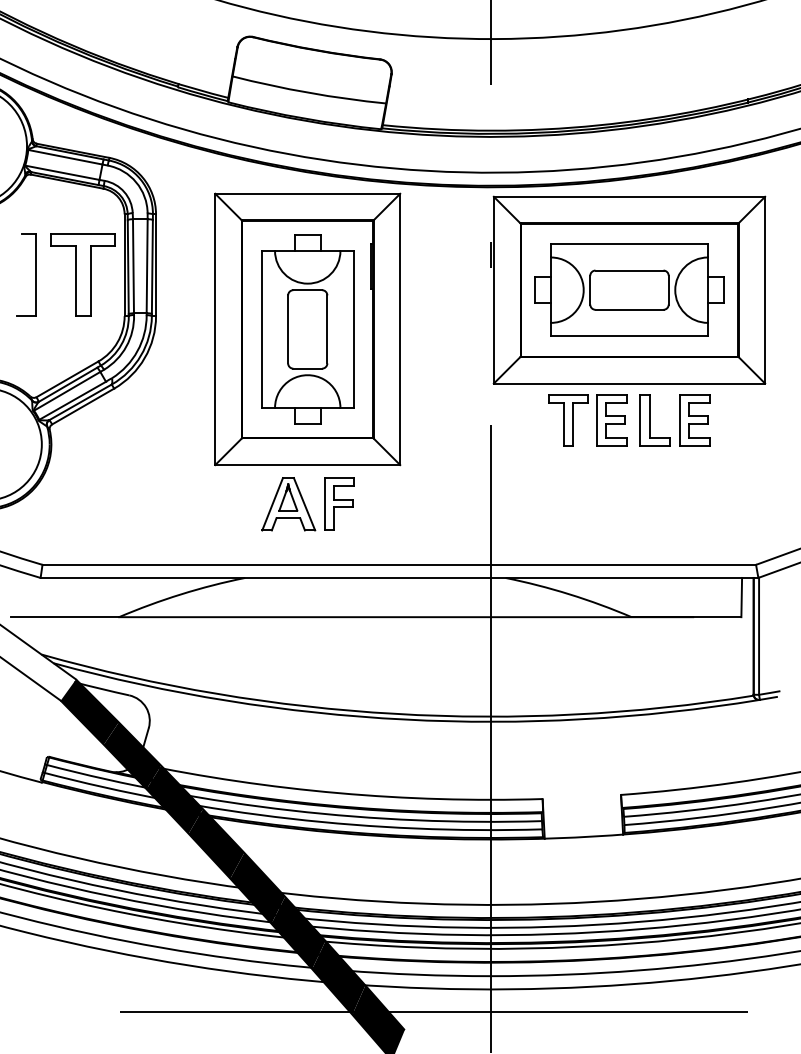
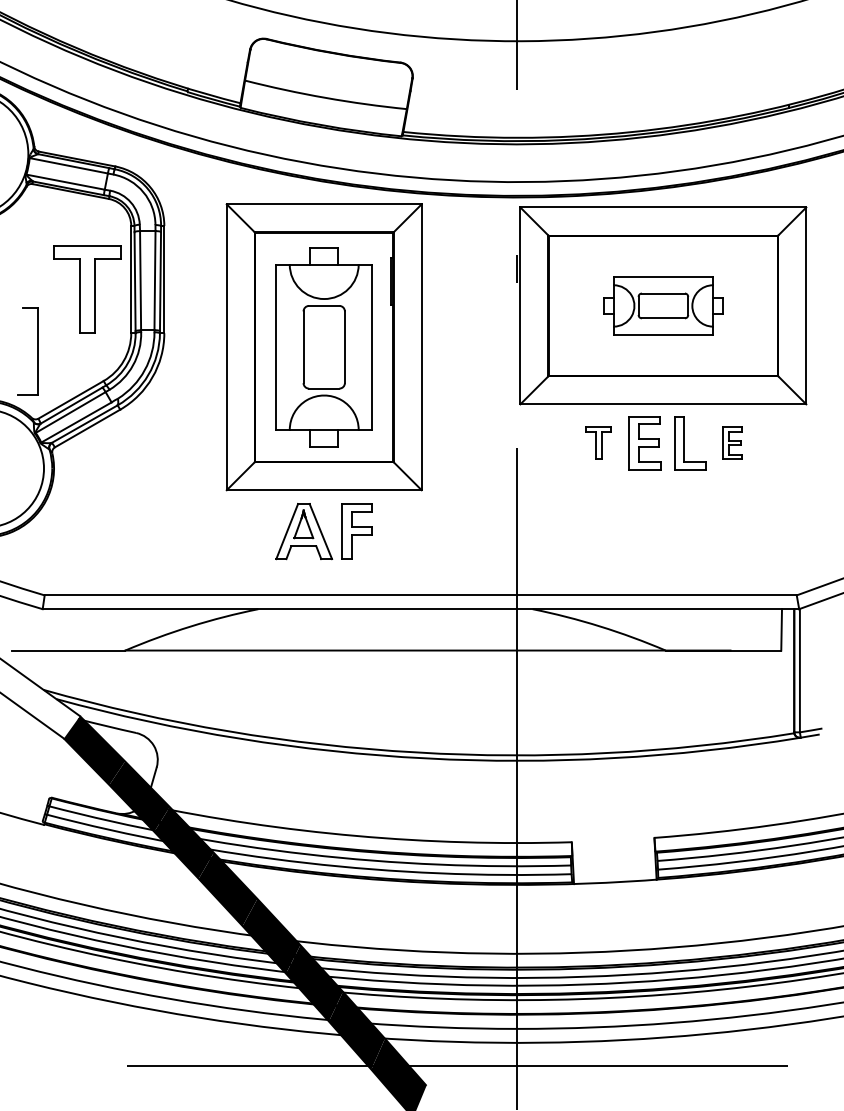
part: (35, 274) -> (37, 351), moved
part: (629, 289) -> (663, 305), size x0.6
part: (567, 420) -> (598, 443), size x0.6
part: (695, 420) -> (732, 443), size x0.6

